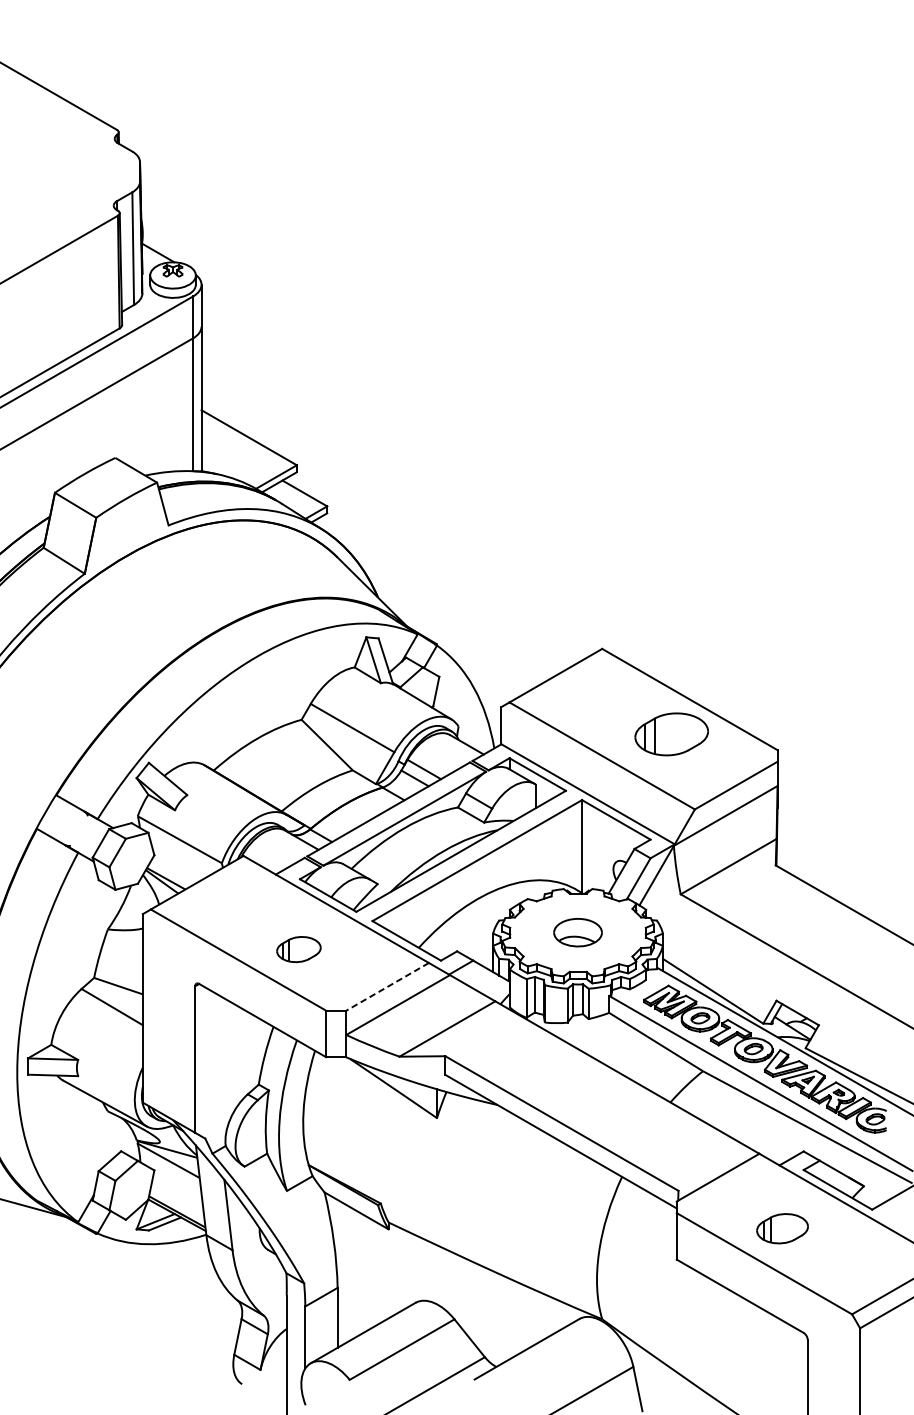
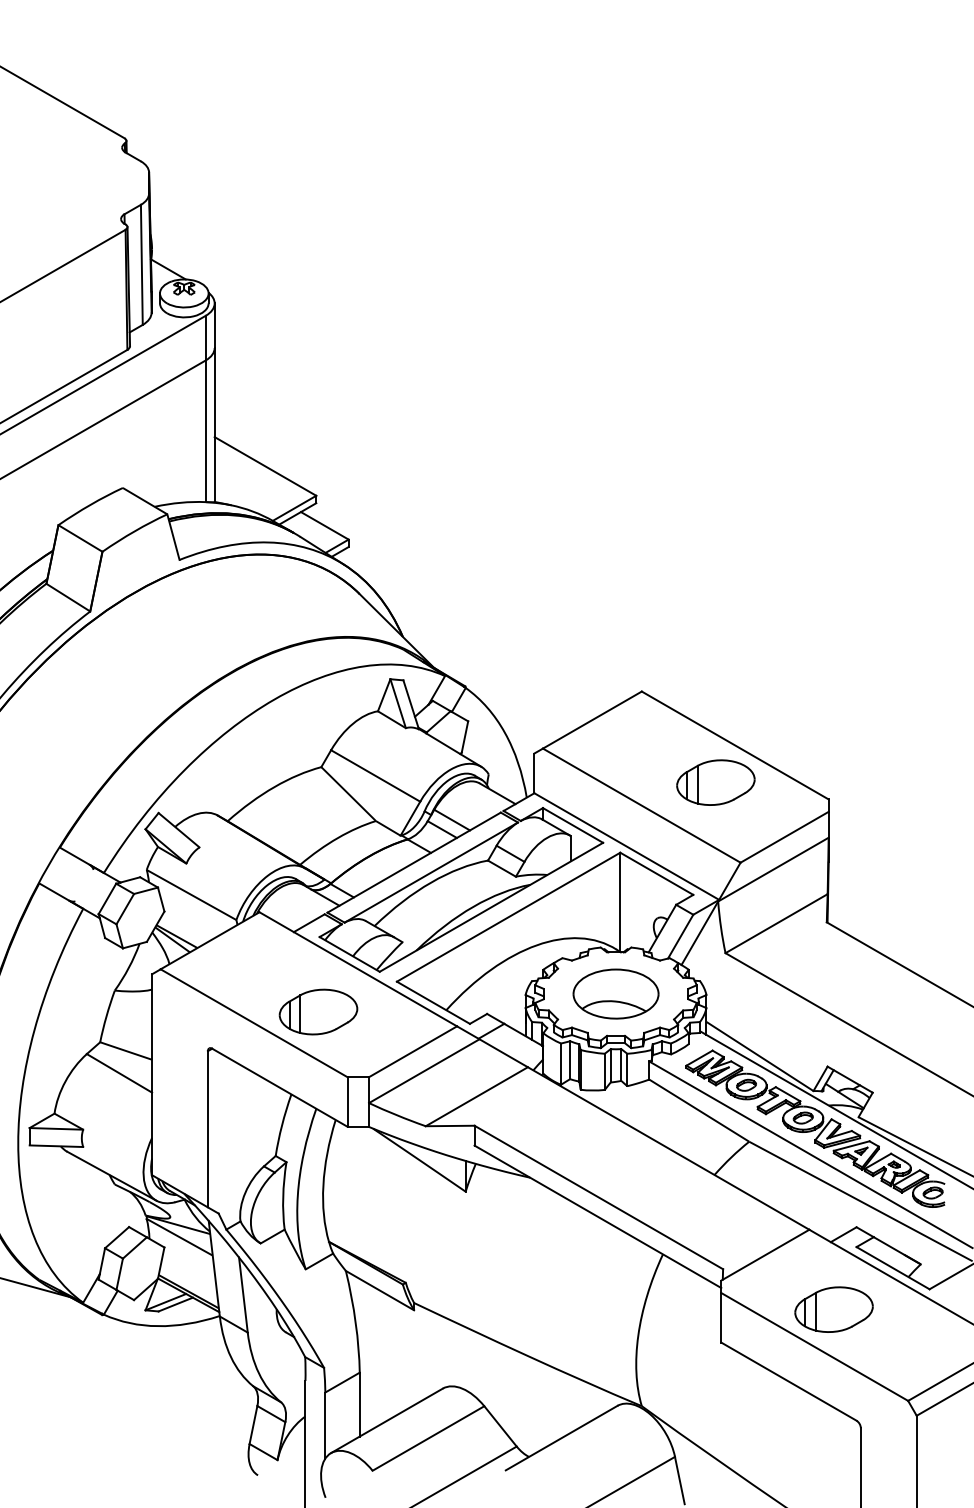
part: (577, 932) -> (615, 993), size x1.67
part: (298, 949) -> (318, 1011), size x1.67
line: (388, 986) -> (413, 1051), dashed -> solid
part: (782, 1228) -> (833, 1309), size x1.43

